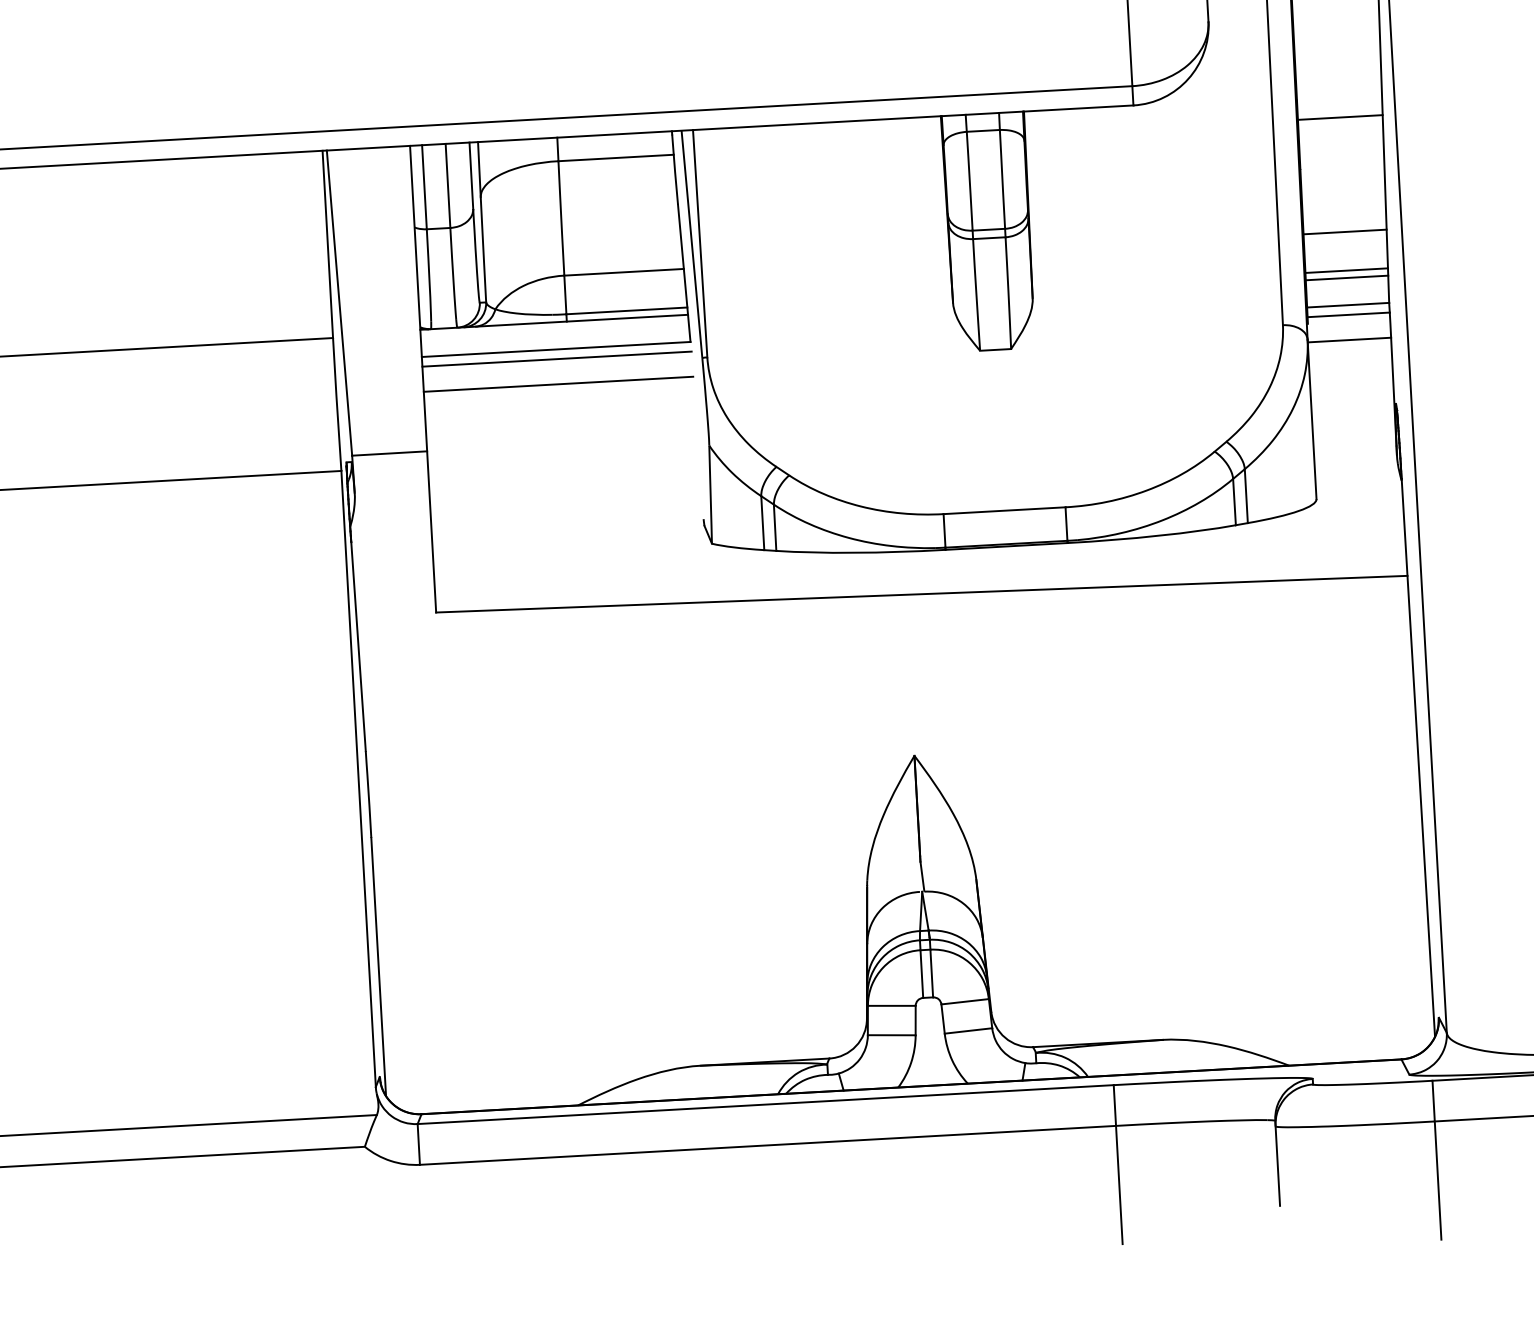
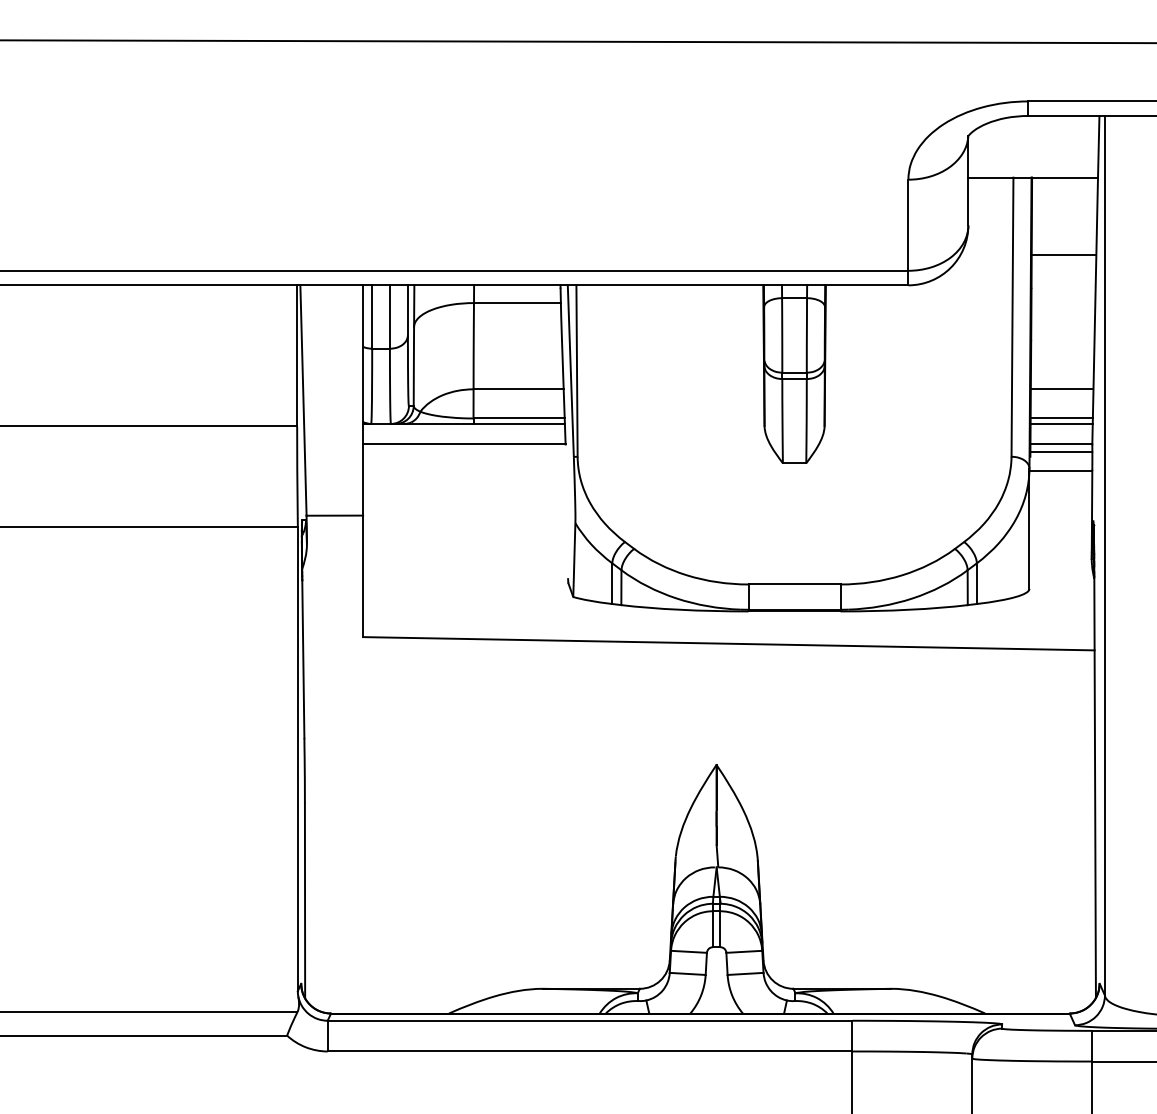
line: (1340, 118) -> (1063, 255), moved
line: (556, 358) -> (464, 451), removed
line: (558, 383) -> (464, 470), removed

